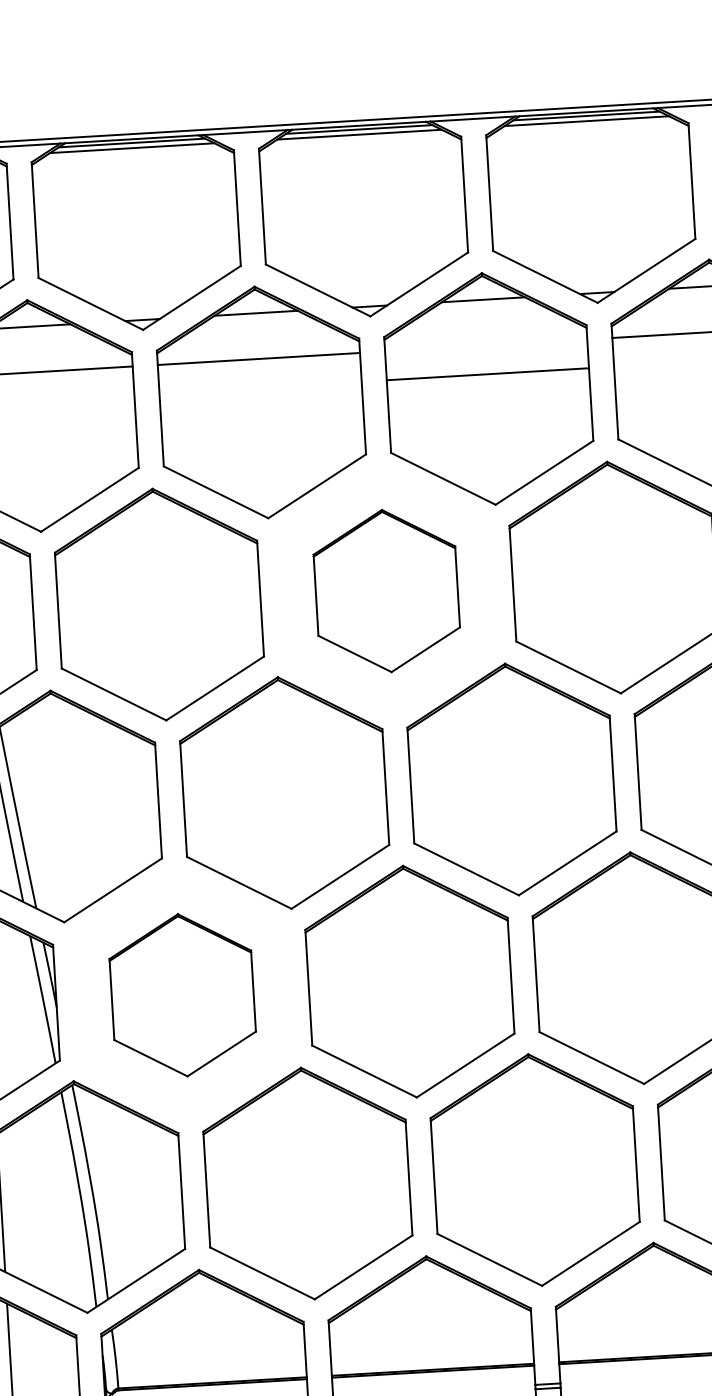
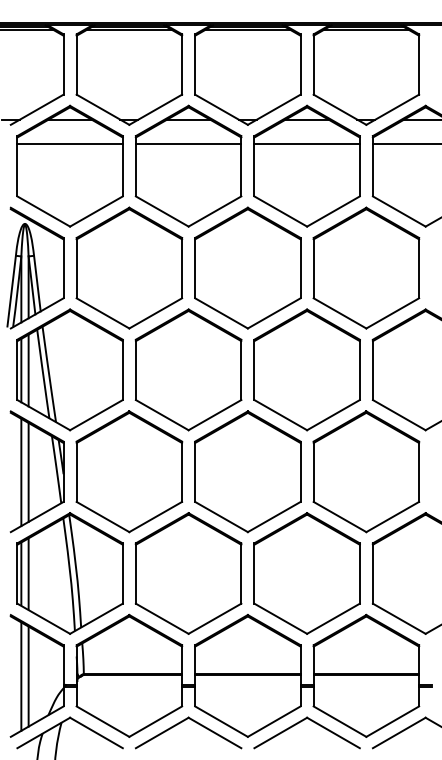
line: (486, 374) -> (306, 143), moved
part: (385, 589) -> (247, 267), size x1.43
part: (182, 994) -> (129, 471), size x1.43

